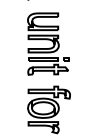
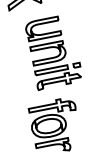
part: (48, 43) -> (53, 51), moved

